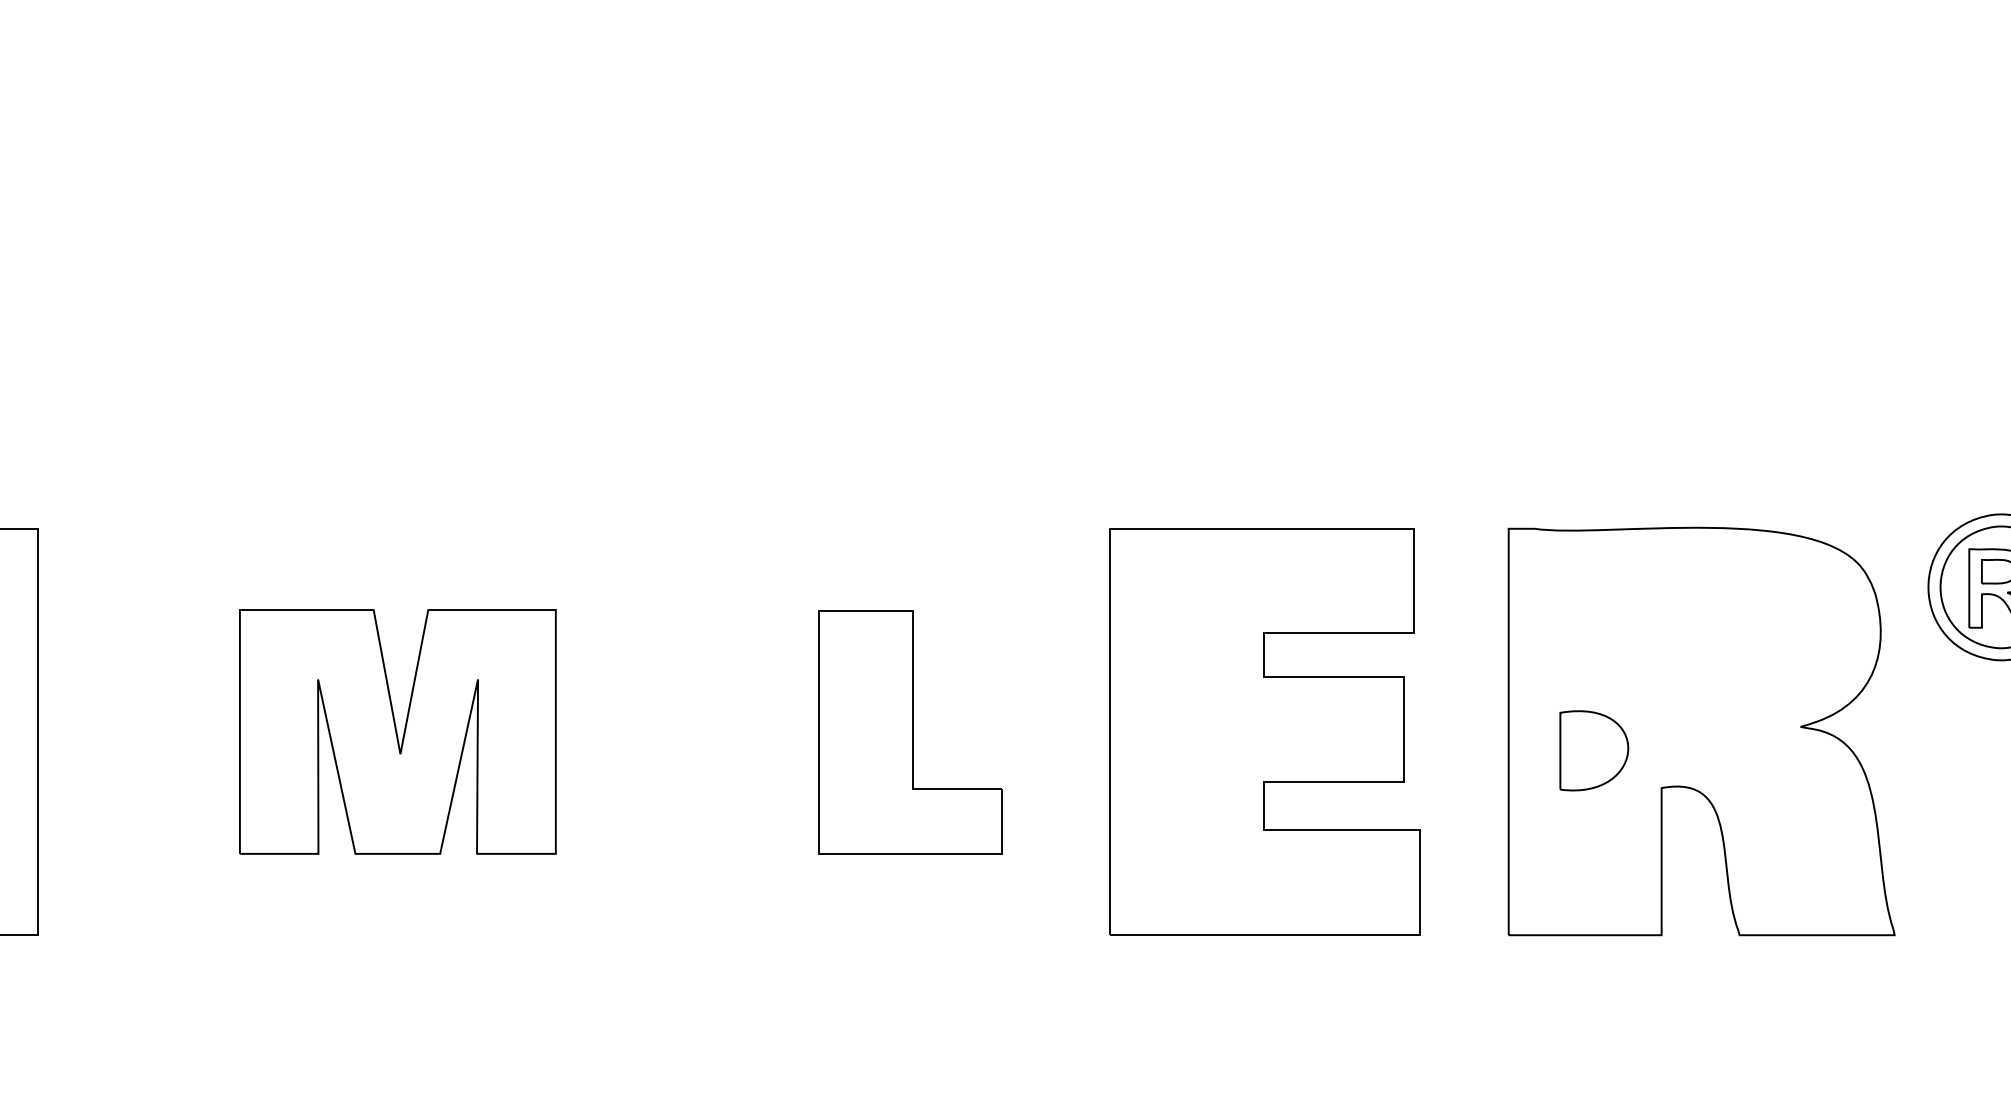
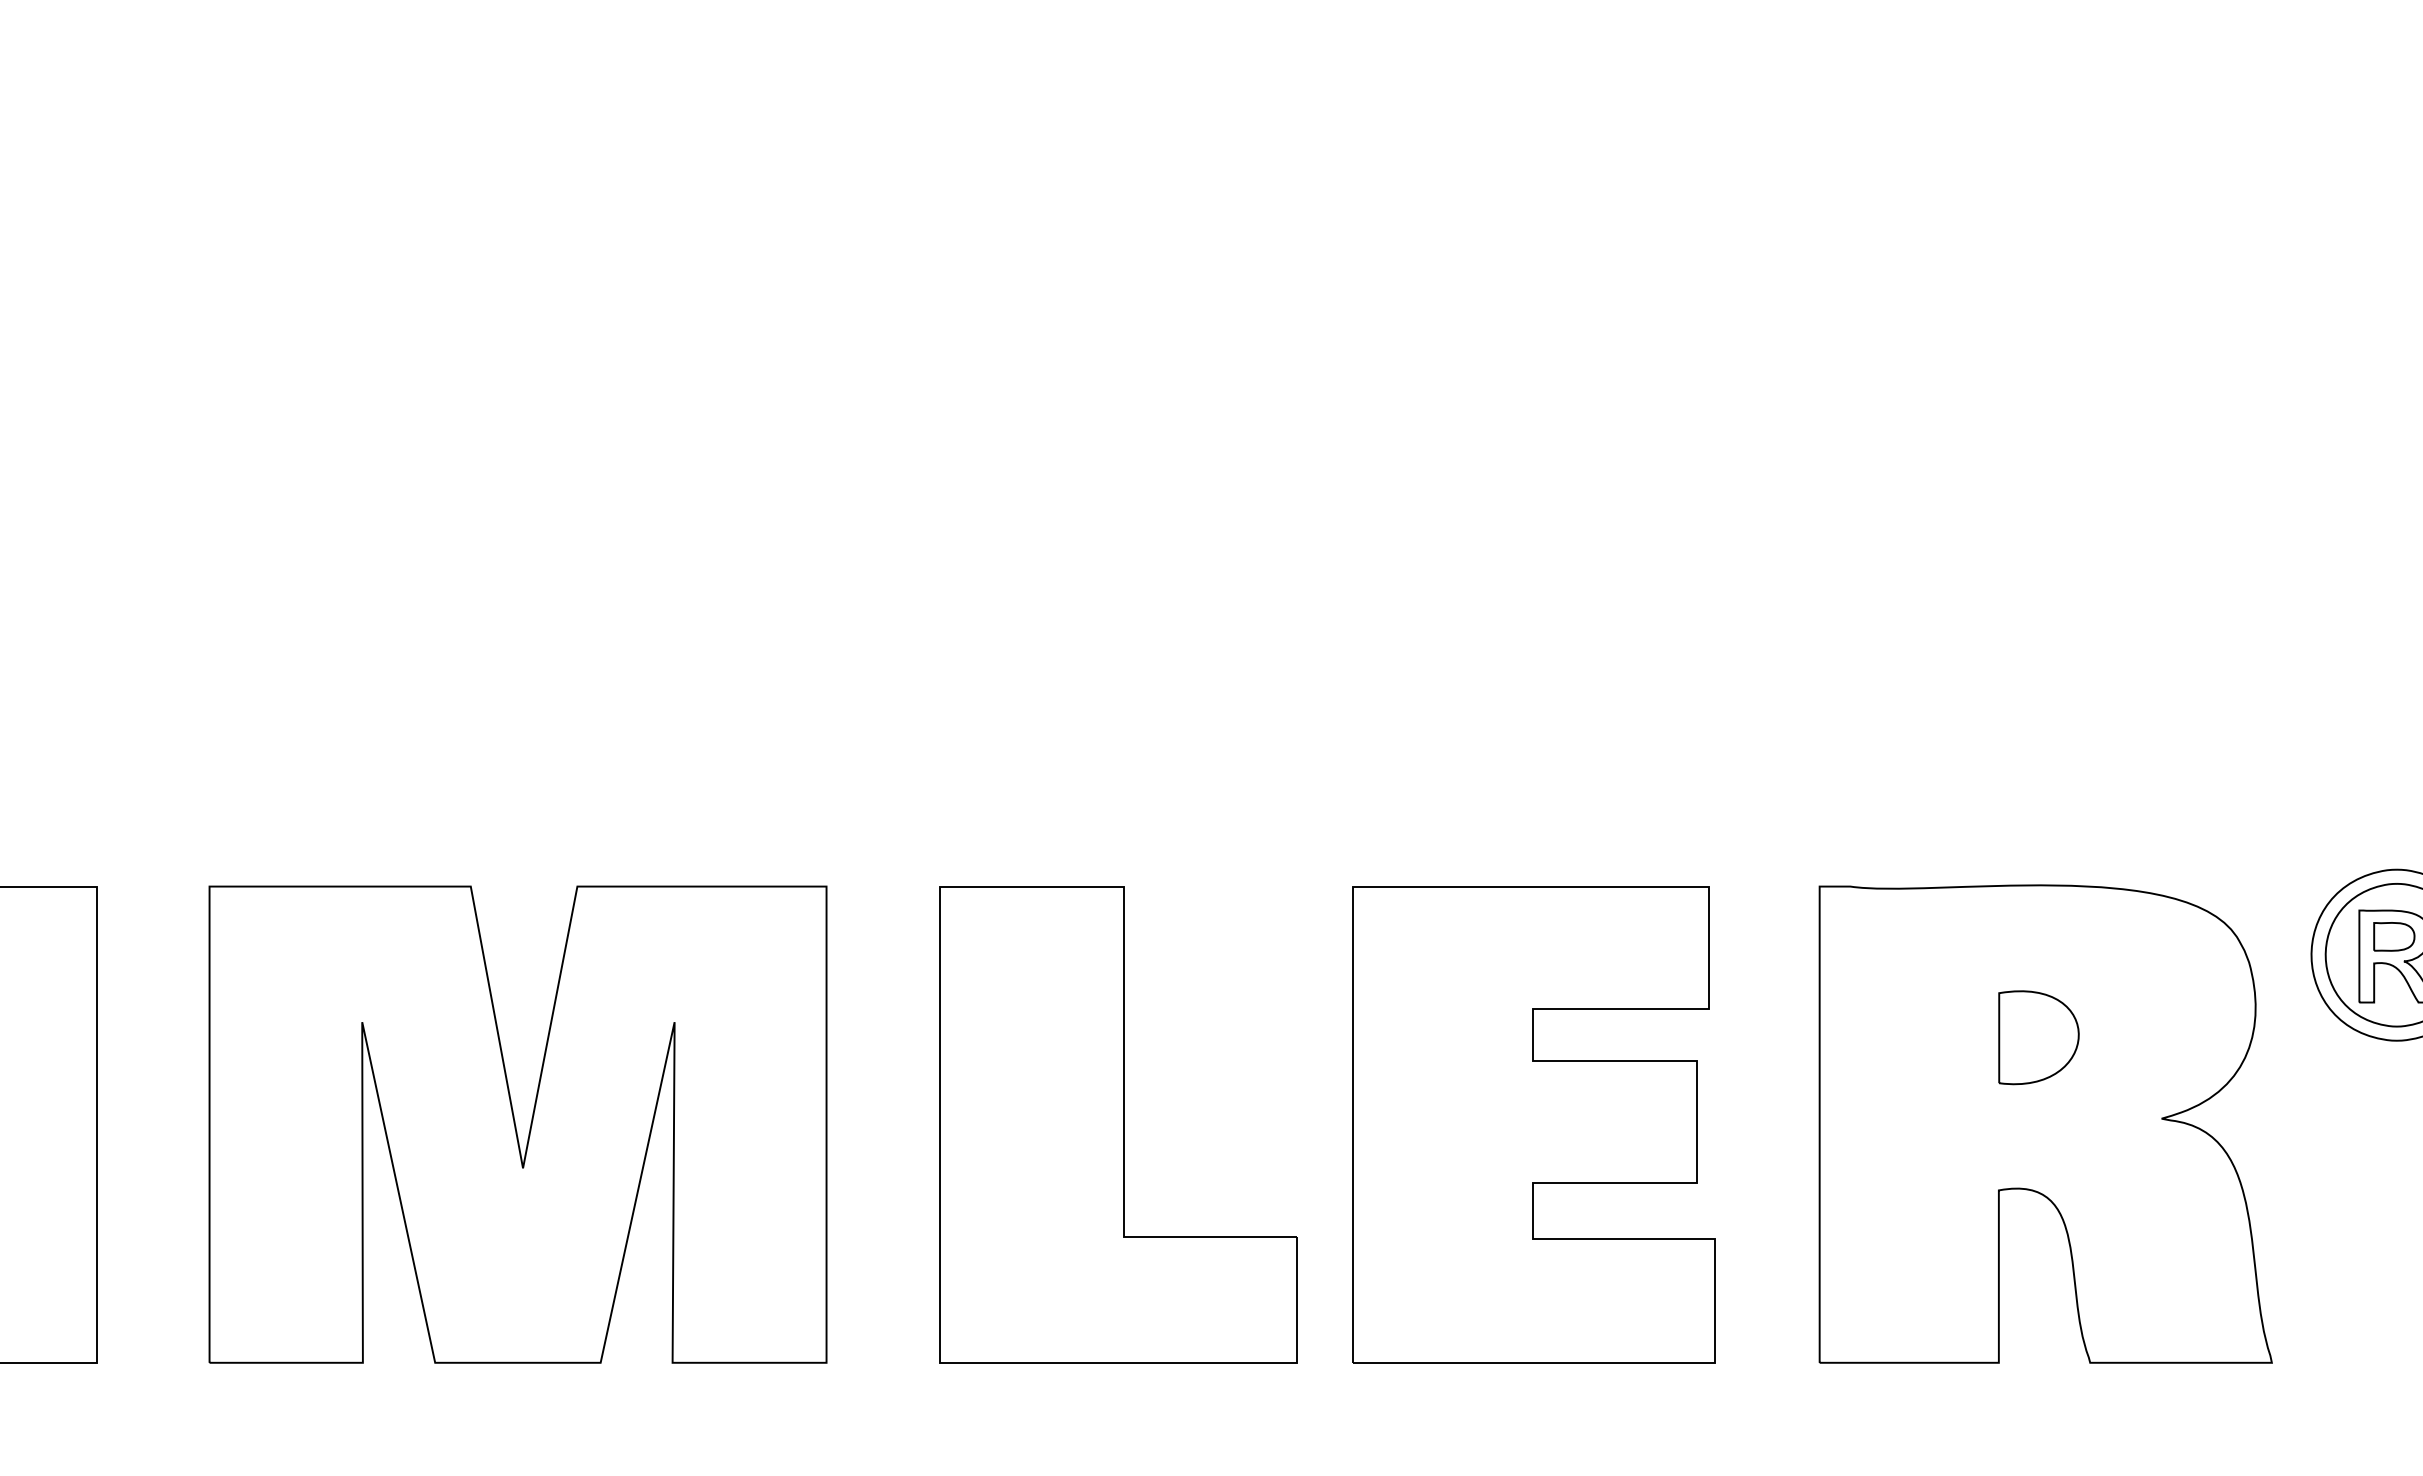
part: (397, 731) -> (517, 1124), size x1.67
part: (910, 731) -> (1118, 1124), size x1.67
part: (1593, 750) -> (2038, 1037), moved

